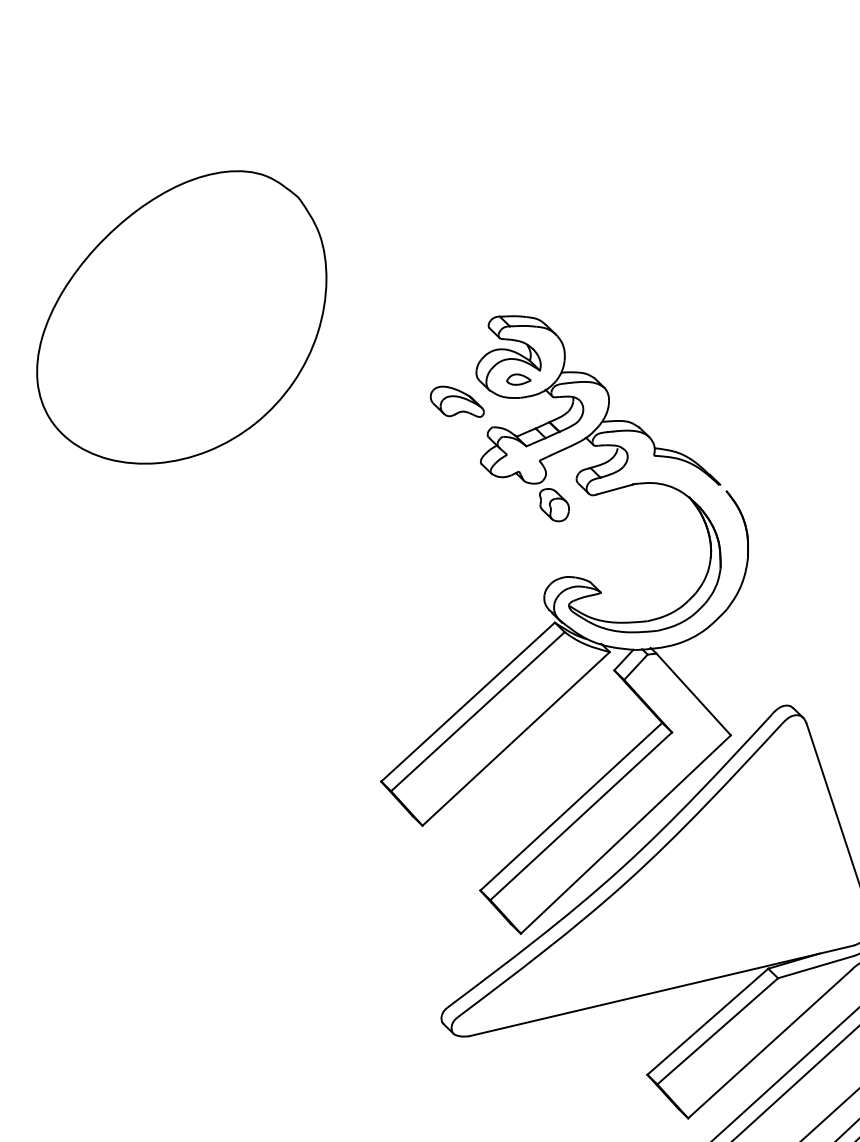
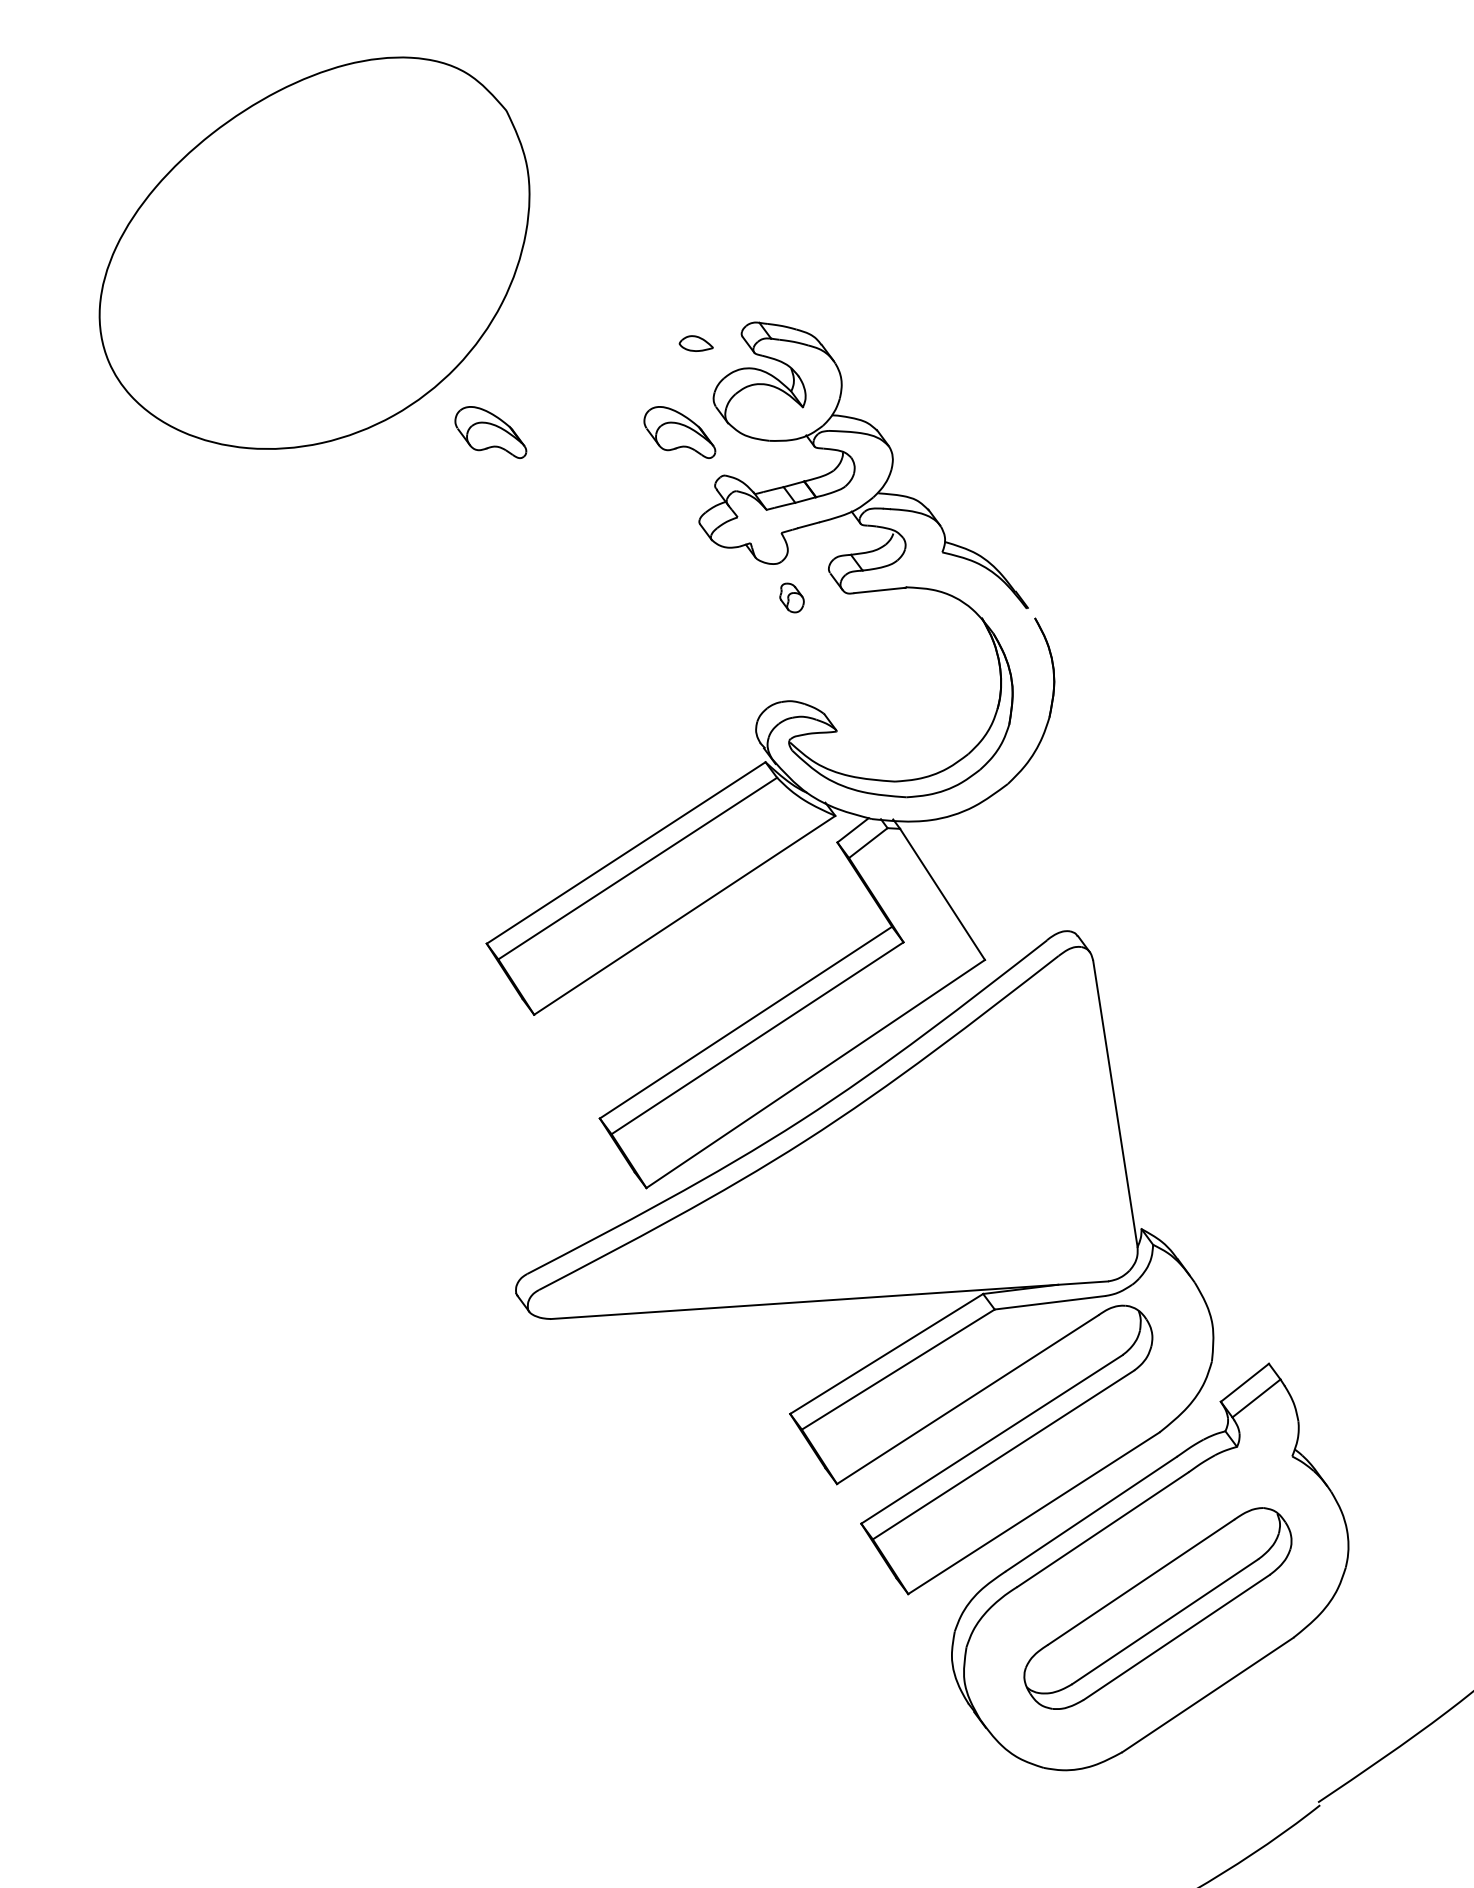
part: (518, 379) -> (695, 343), moved
part: (324, 424) -> (490, 432), added
part: (553, 504) -> (791, 597), size x0.6

